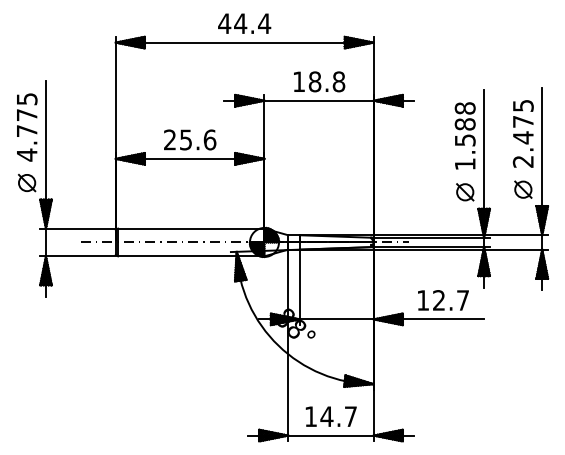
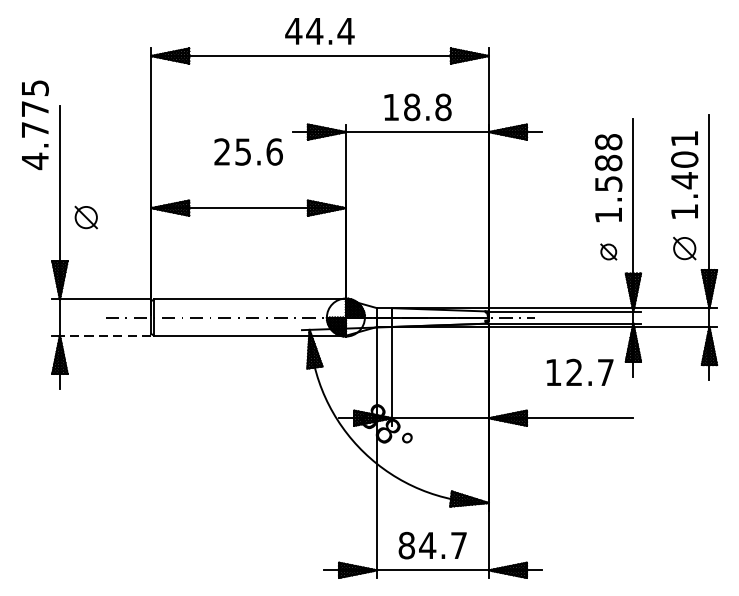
text: (27, 127) -> (35, 125), moved
text: (522, 133) -> (683, 174), 2.475 -> 1.401
text: (190, 139) -> (249, 151), moved
part: (27, 183) -> (86, 218), moved
part: (465, 192) -> (609, 252), size x0.7
line: (80, 256) -> (105, 335), solid -> dashed
text: (443, 300) -> (580, 372), moved
text: (310, 416) -> (406, 545), 14.7 -> 84.7

